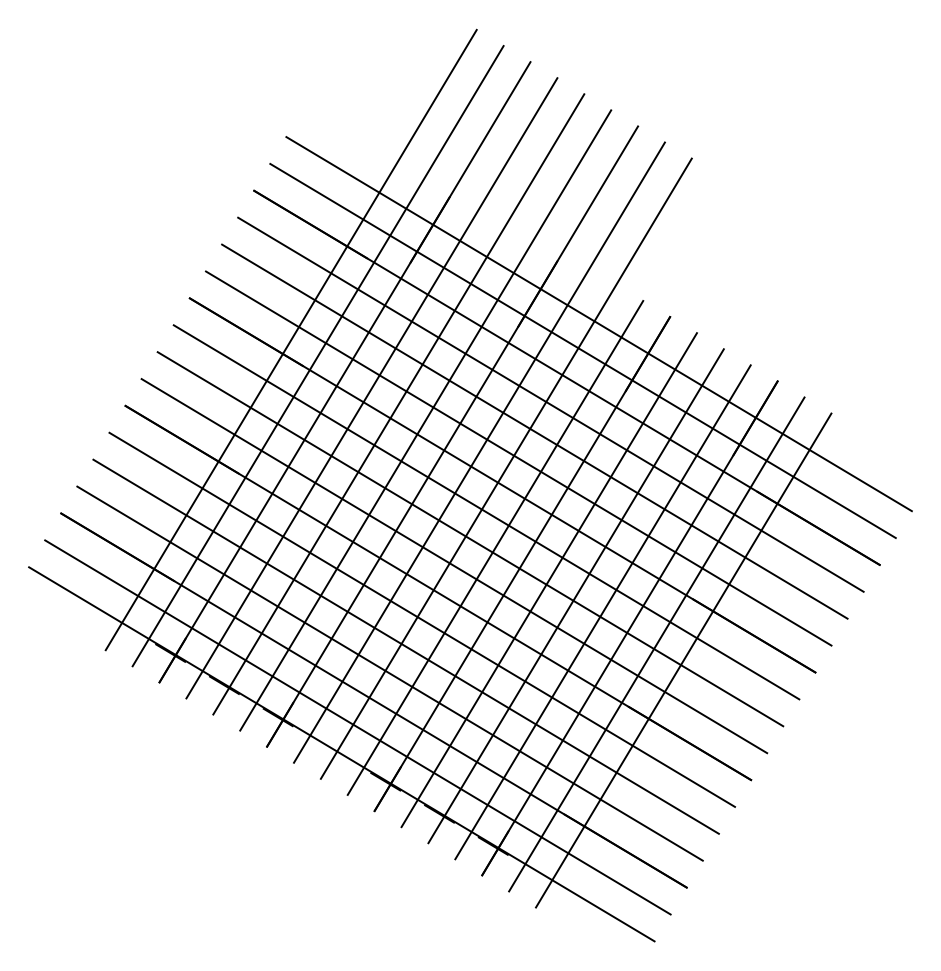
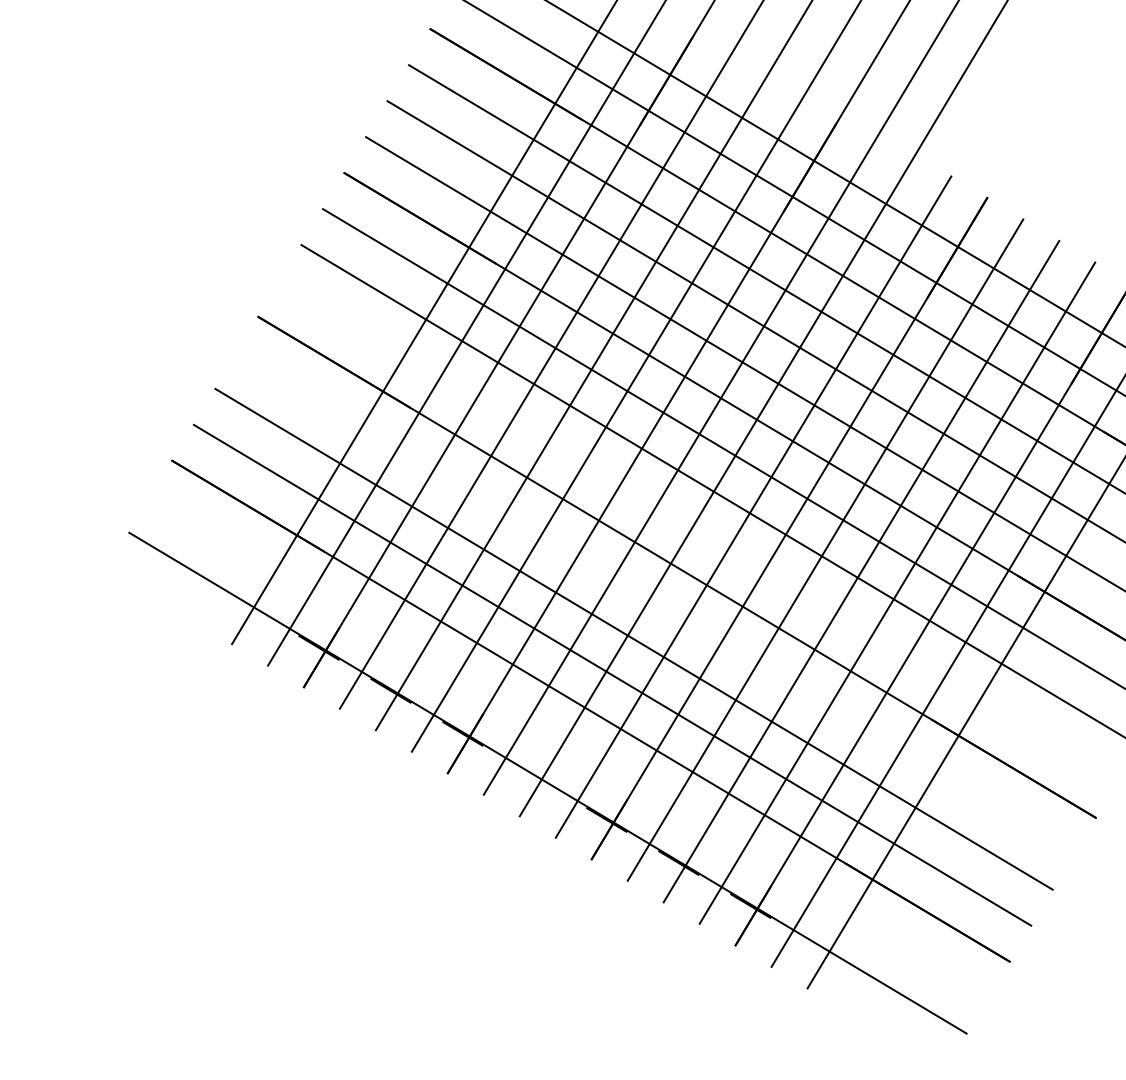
line: (453, 565) -> (697, 530), removed
line: (421, 619) -> (654, 602), removed
line: (357, 726) -> (568, 745), removed

